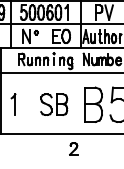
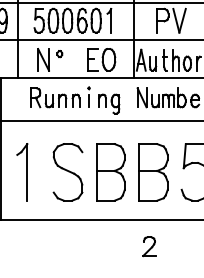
part: (13, 104) -> (22, 171), size x1.67
part: (53, 104) -> (88, 171), size x1.67
part: (73, 148) -> (148, 245), moved

